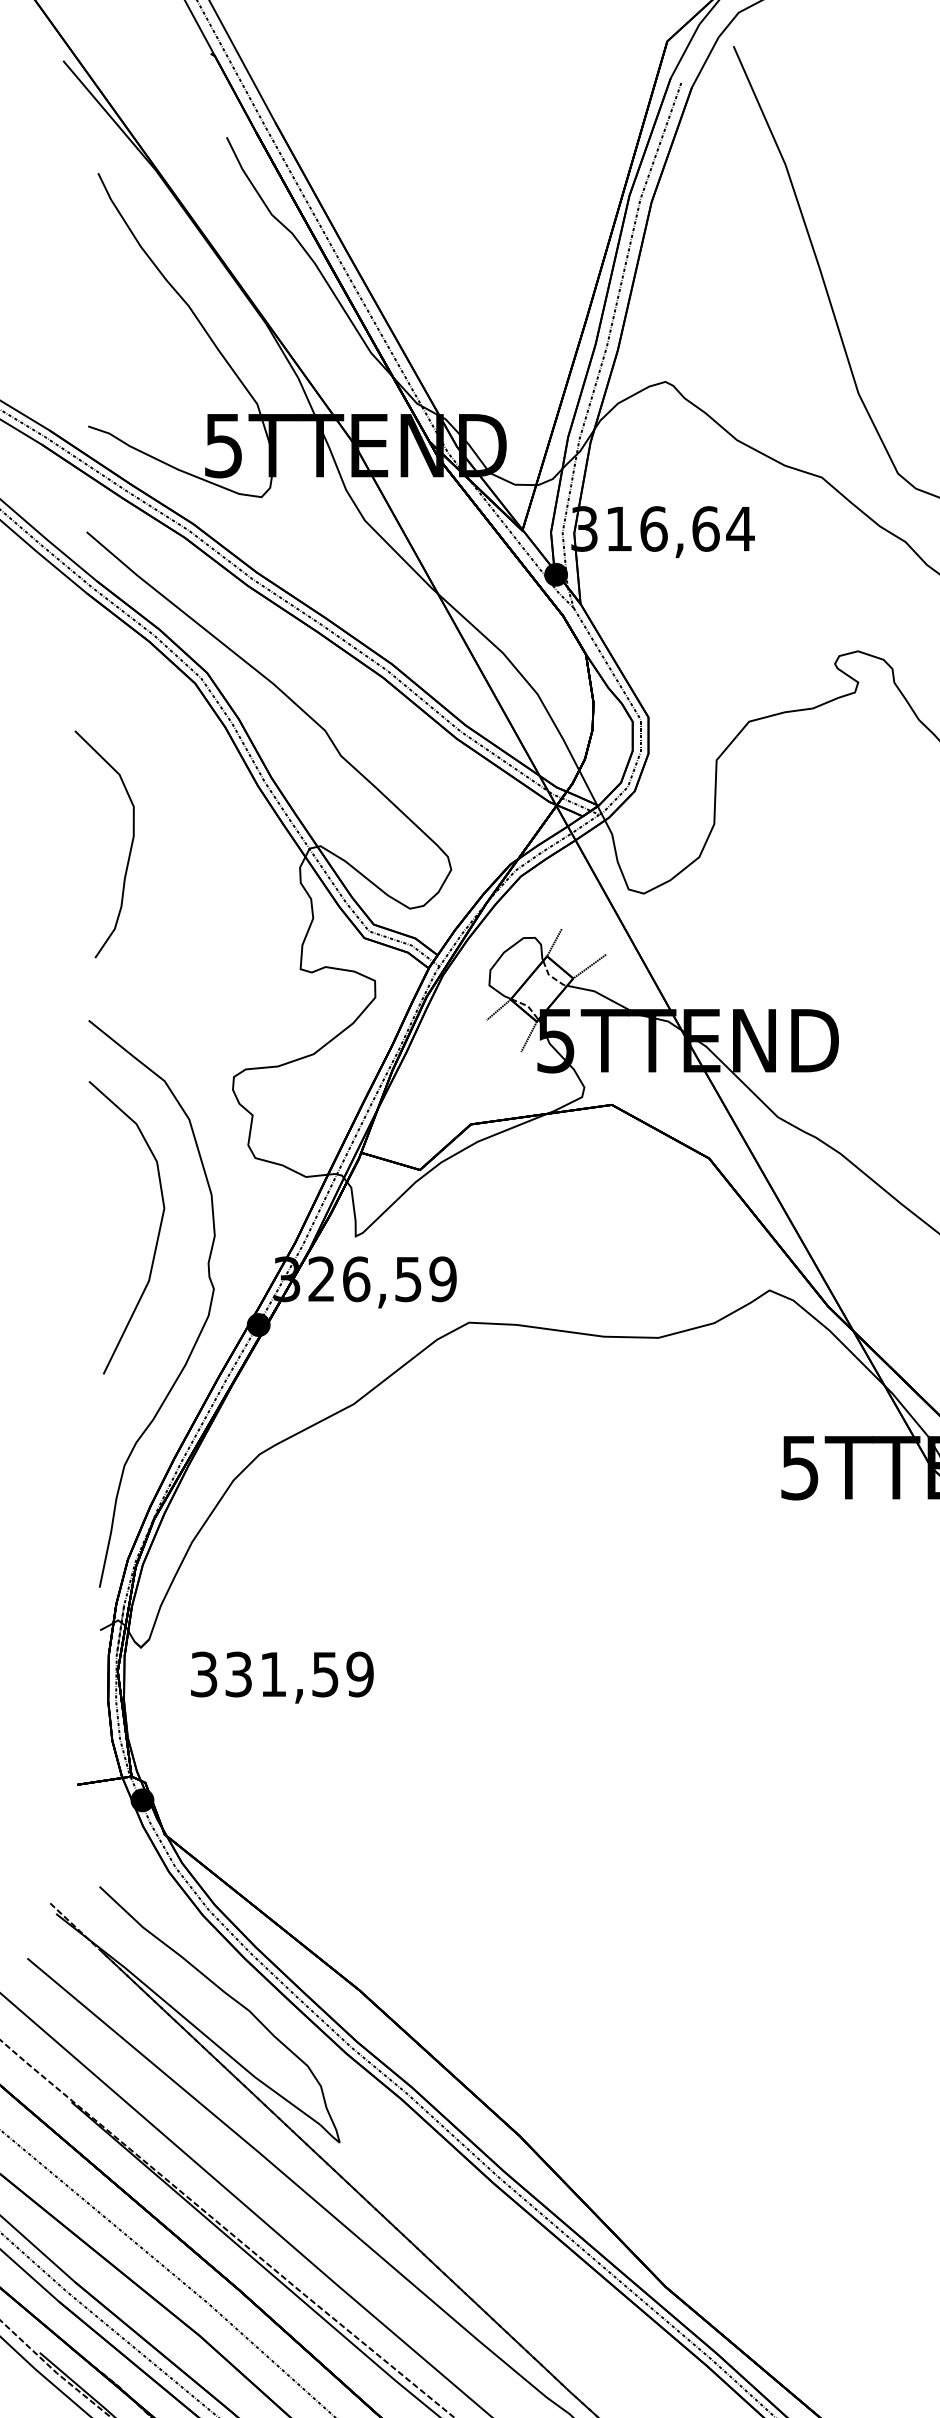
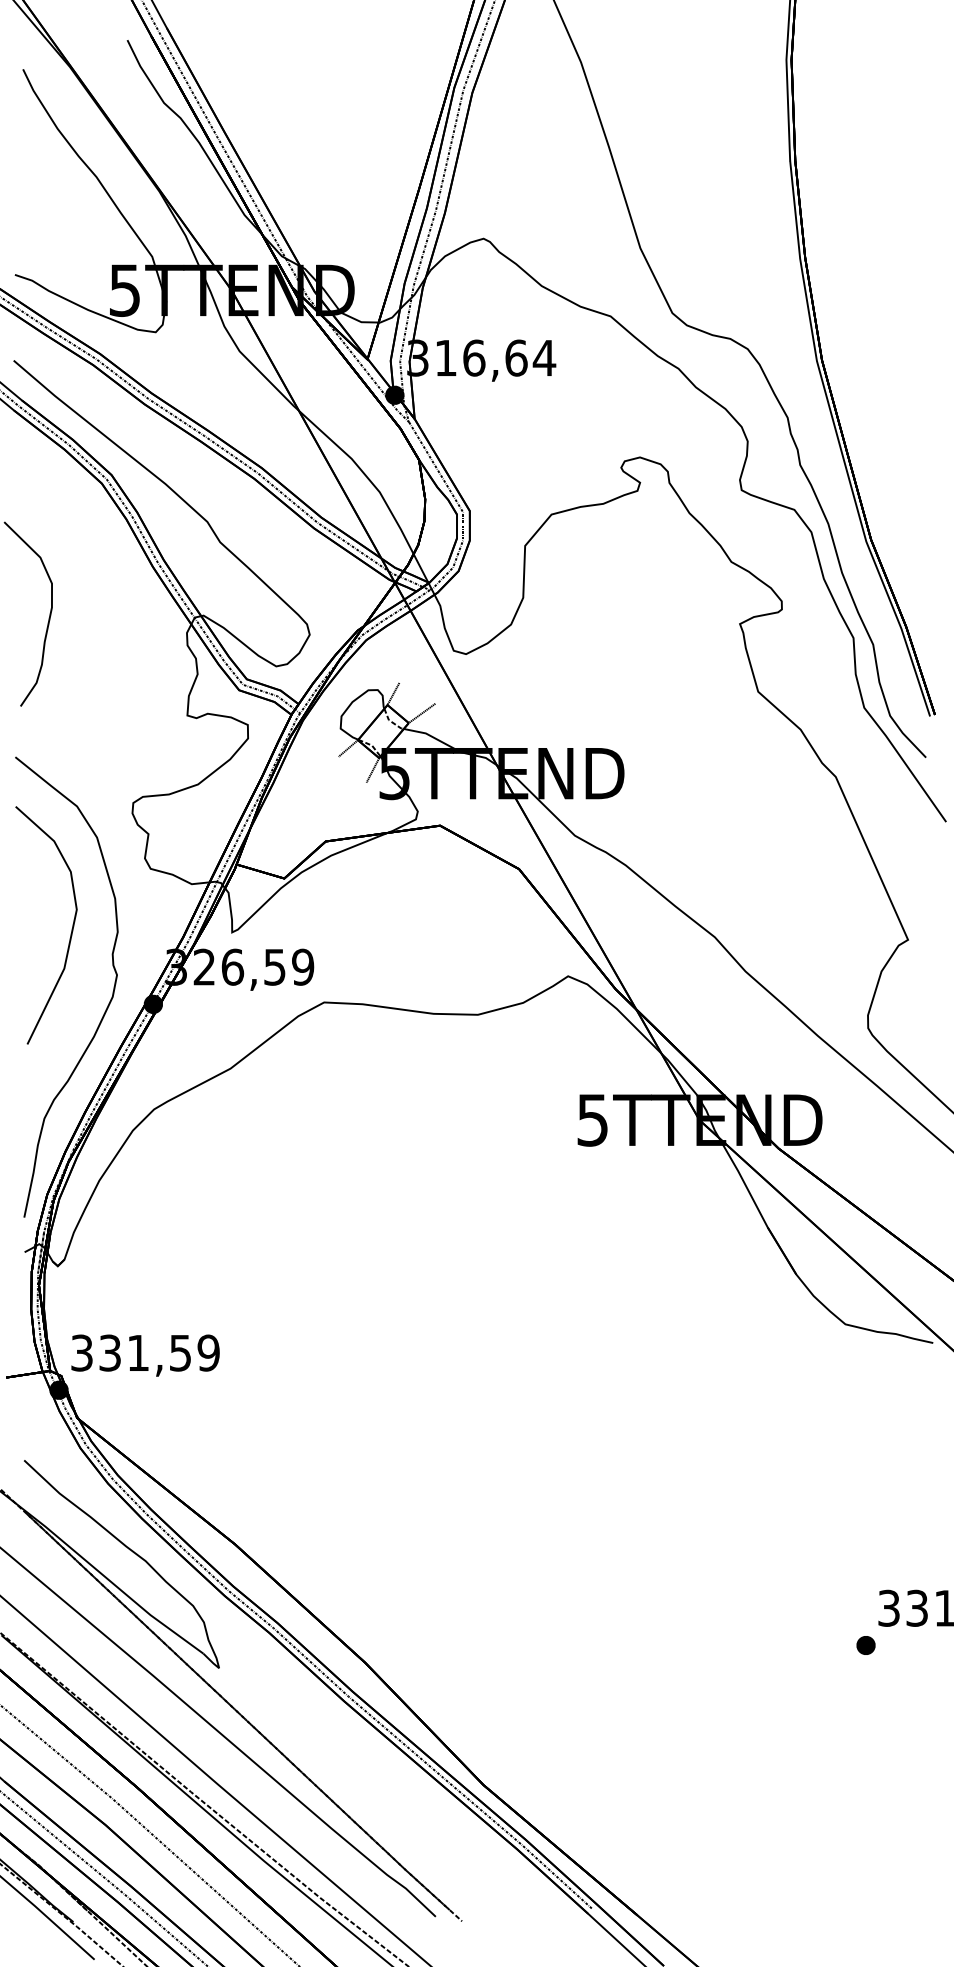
text: (282, 1677) -> (145, 1355), moved

